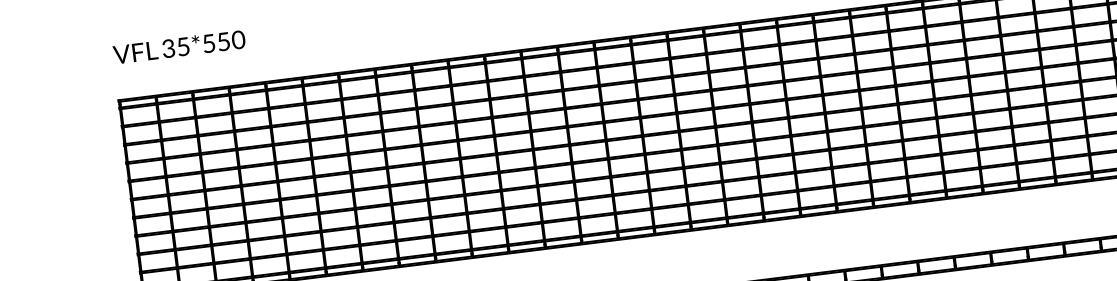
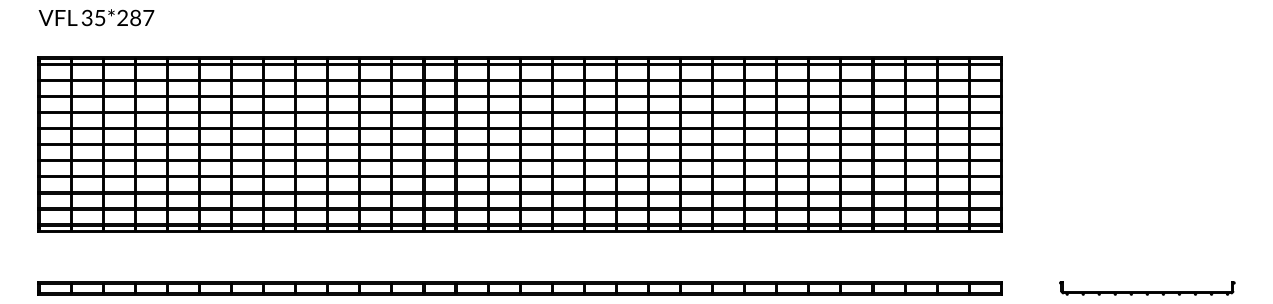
text: (223, 41) -> (135, 17), 35*550 -> 35*287

